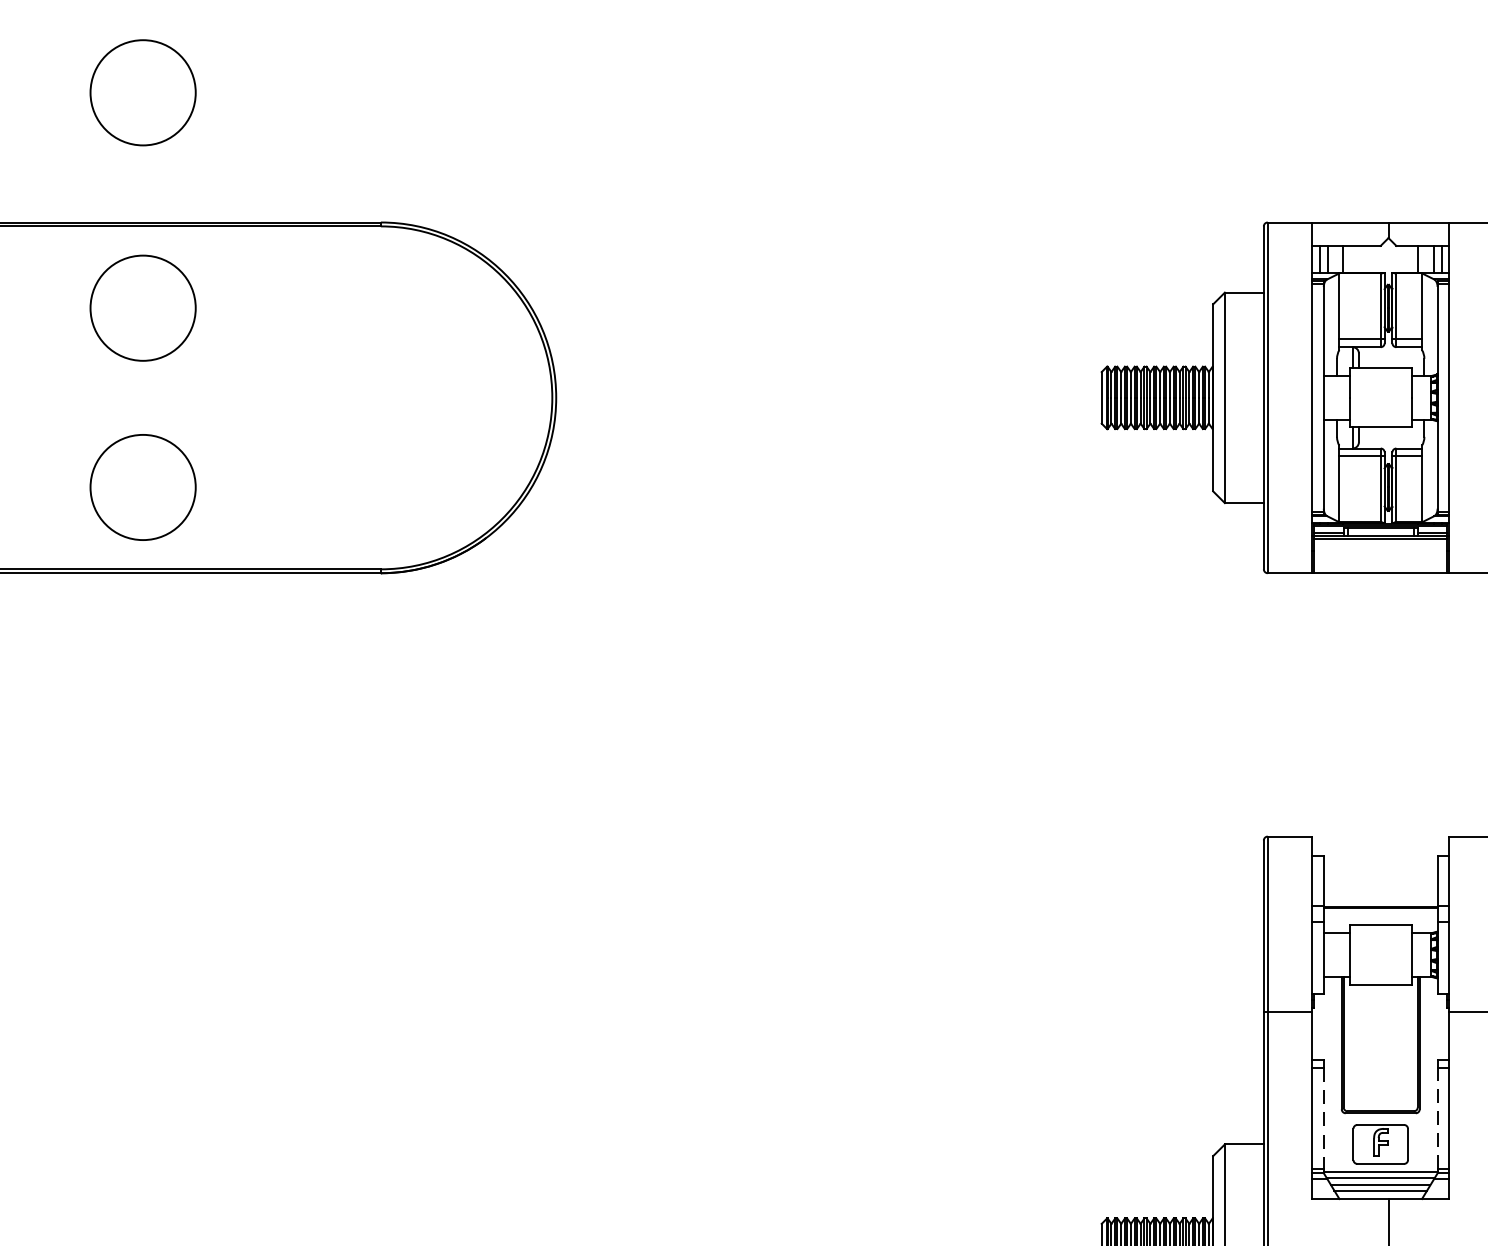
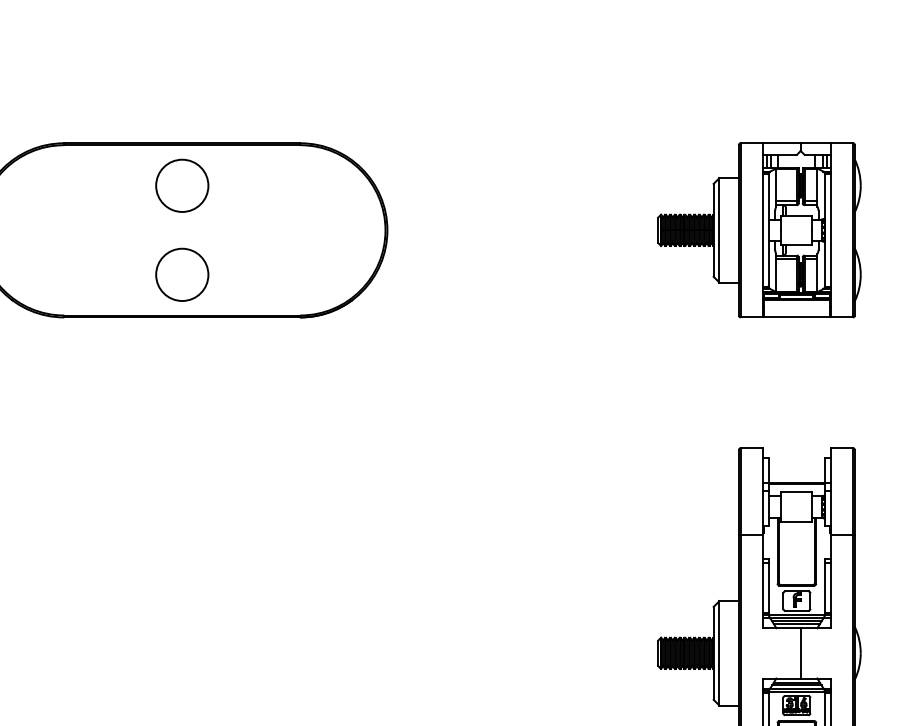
circle: (143, 92) -> (182, 78), removed
line: (1438, 1117) -> (825, 587), dashed -> solid
line: (1323, 1119) -> (768, 588), dashed -> solid

